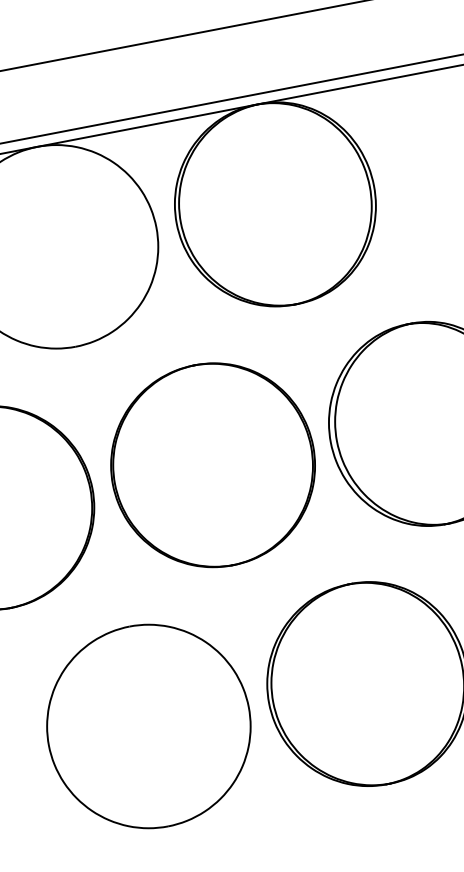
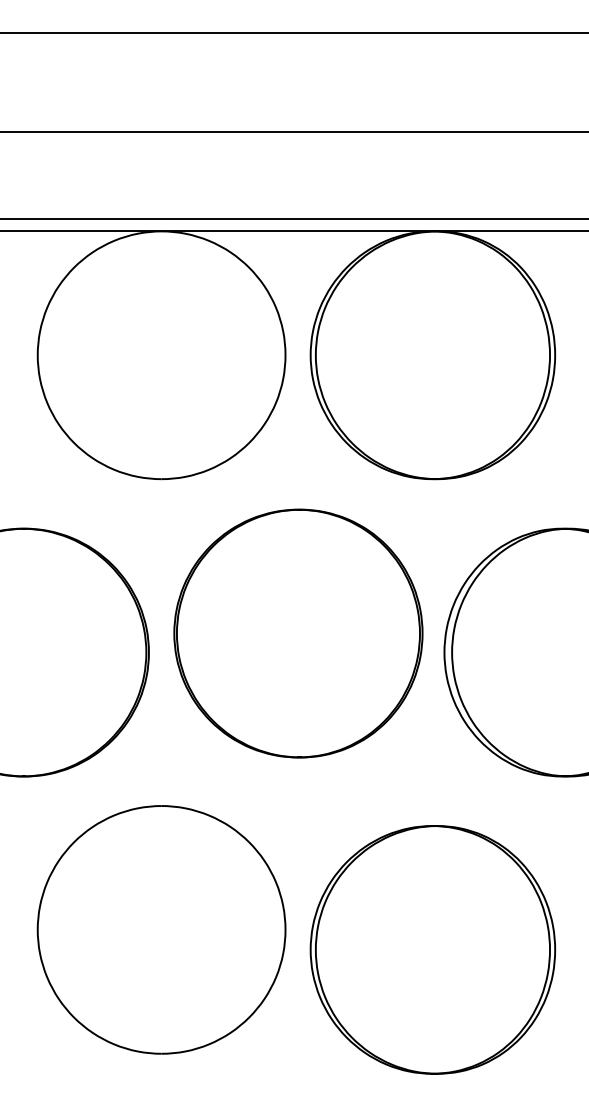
part: (213, 465) -> (298, 633), moved
part: (148, 726) -> (161, 929), moved

